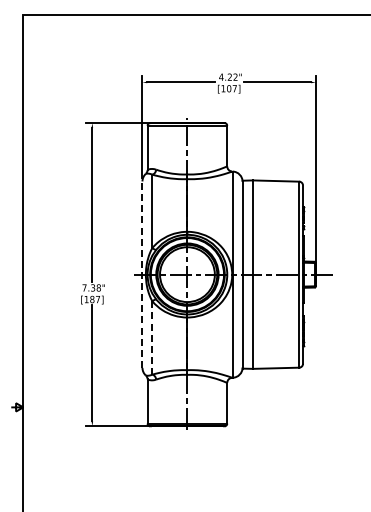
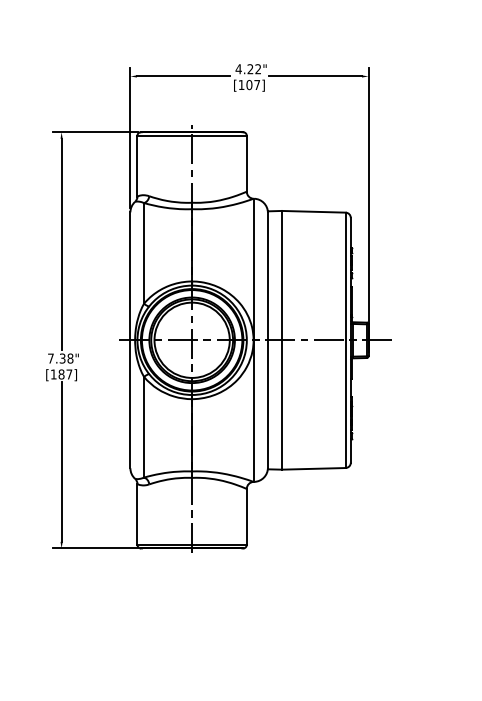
line: (142, 274) -> (130, 340), dashed -> solid
line: (152, 337) -> (144, 426), dashed -> solid

